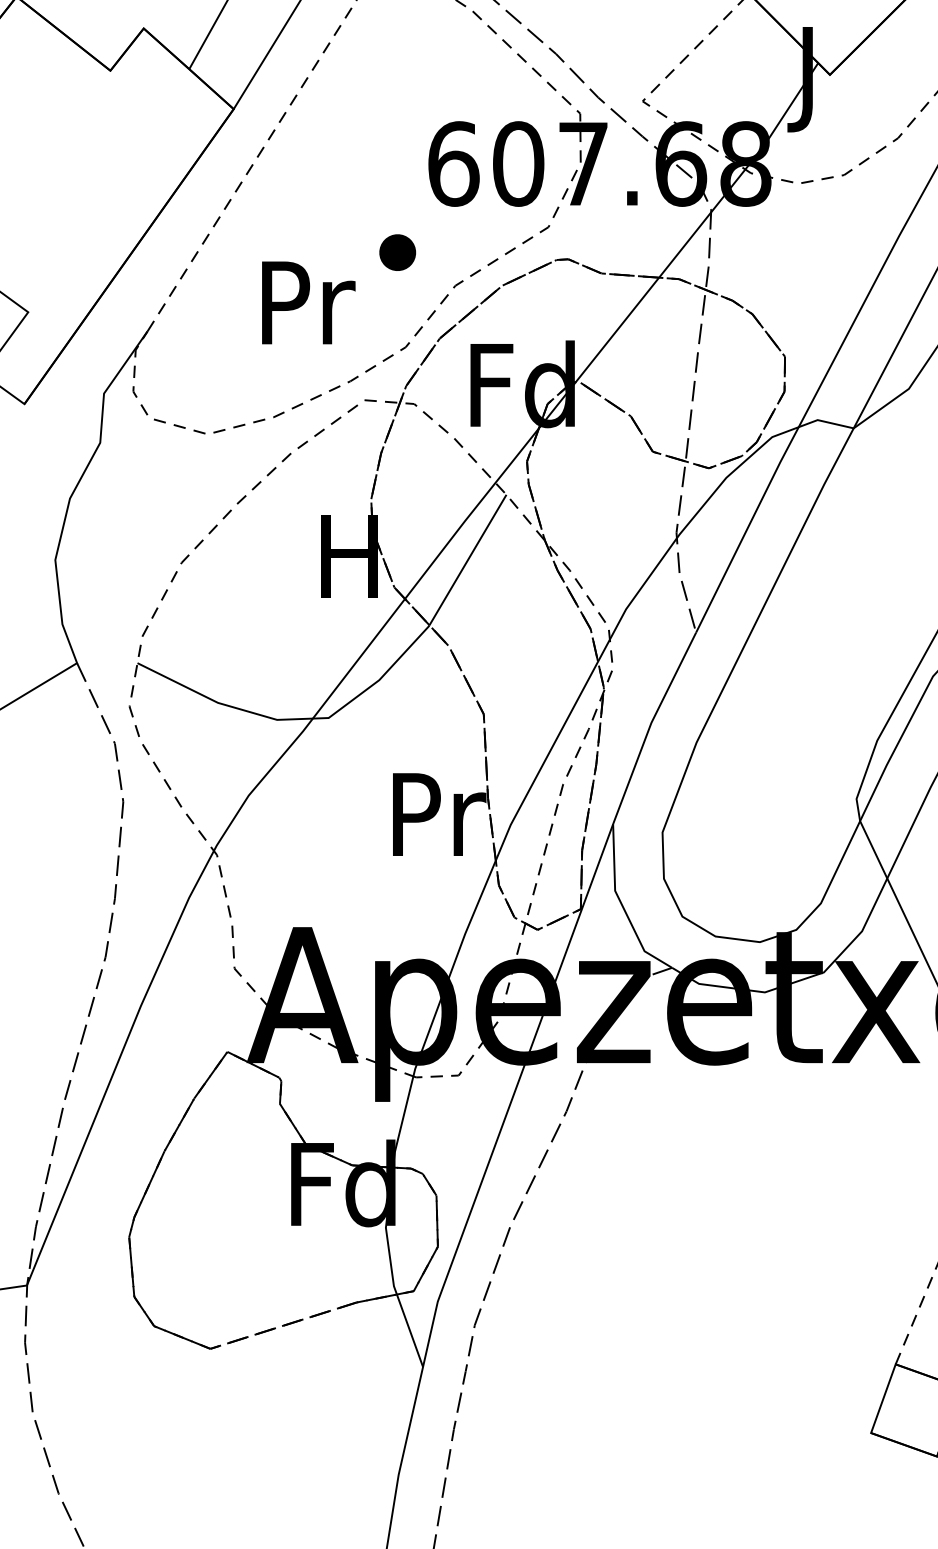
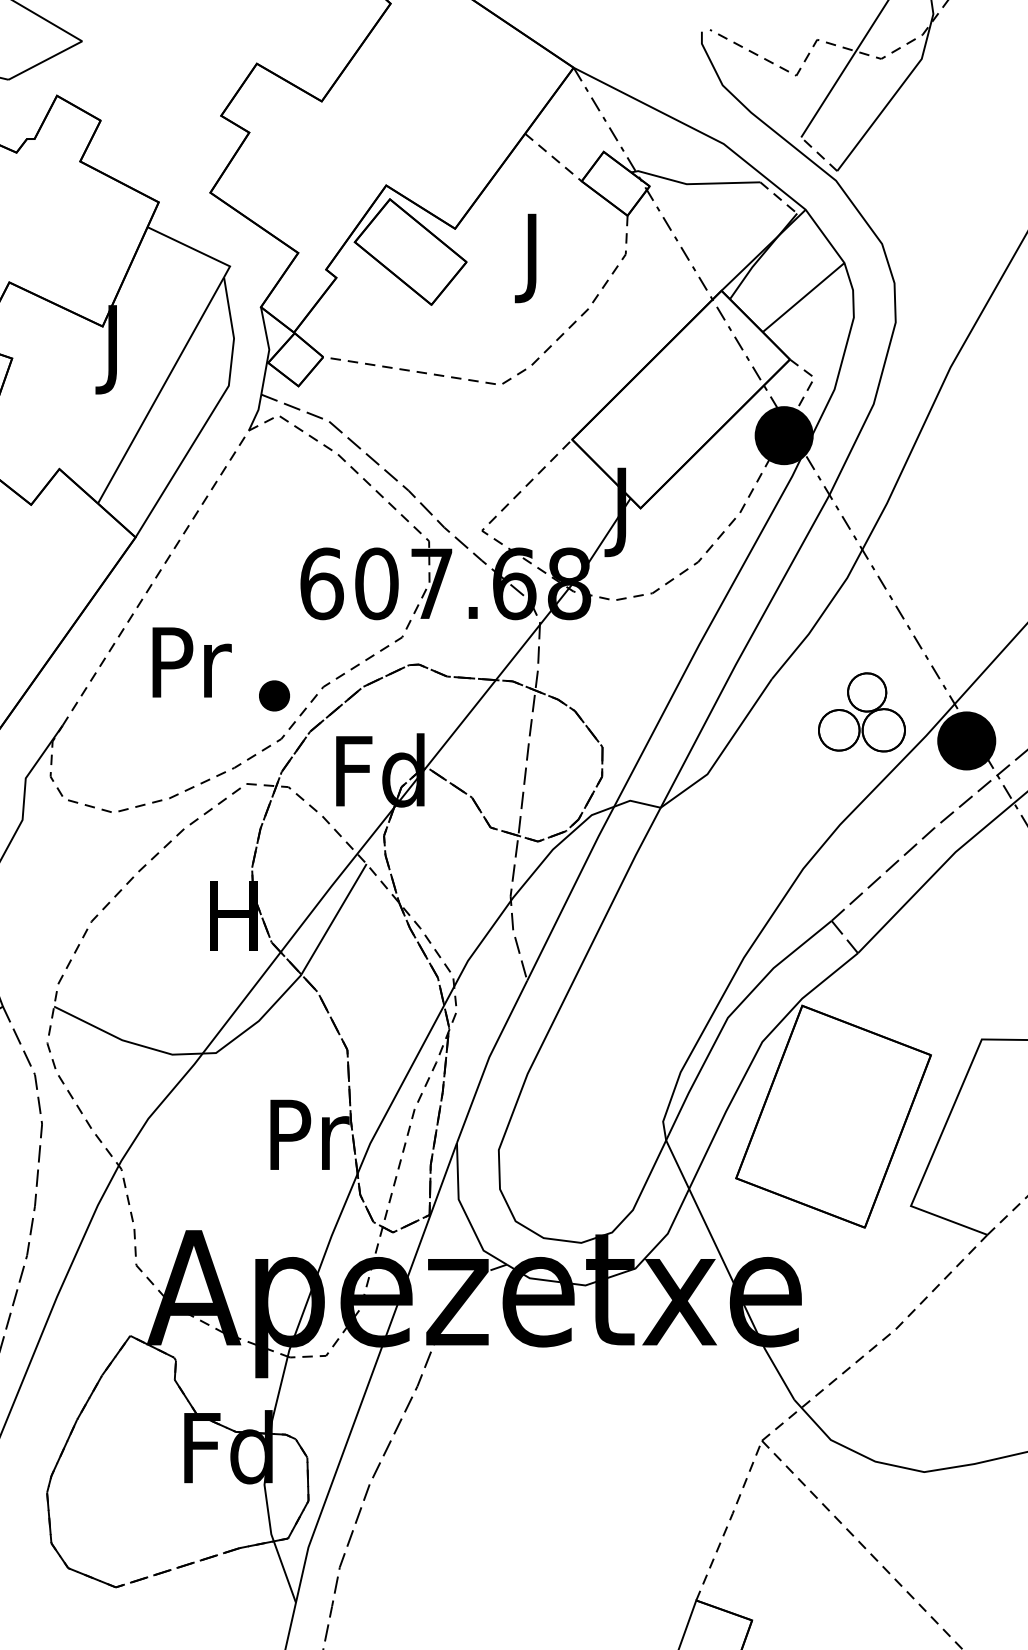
part: (397, 252) -> (274, 695), moved
text: (307, 302) -> (191, 662), moved

